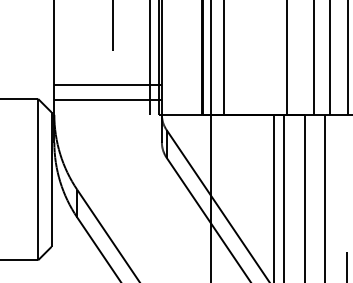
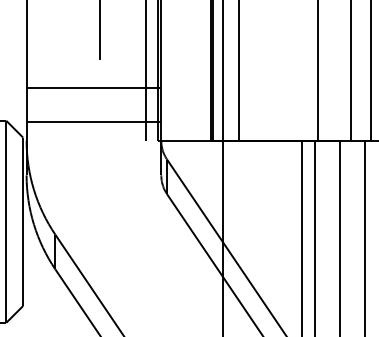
line: (107, 85) -> (93, 87), moved

